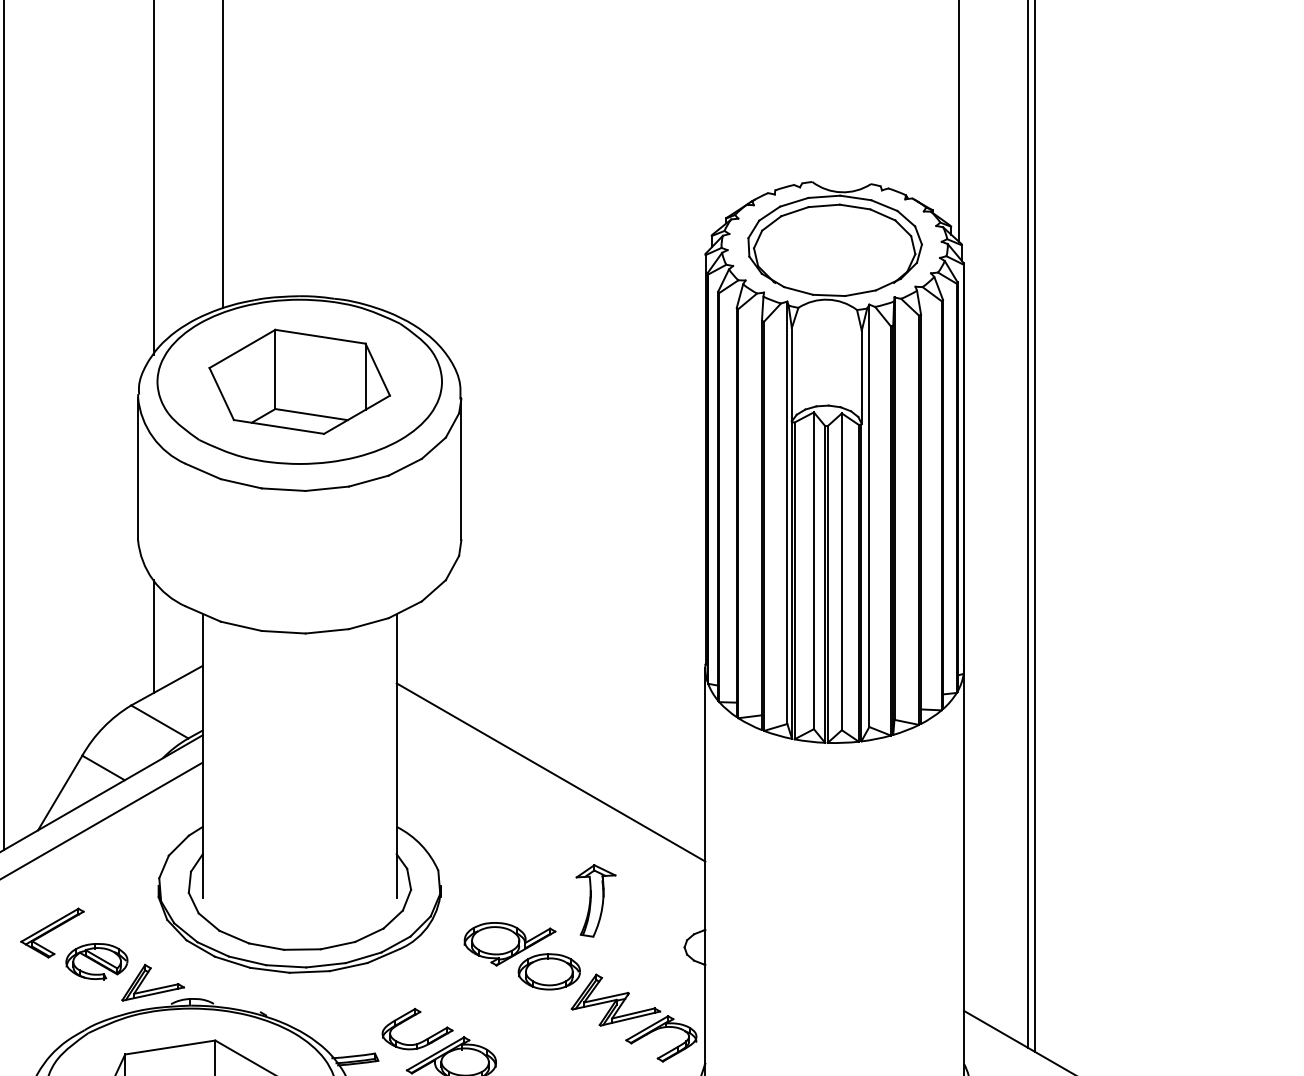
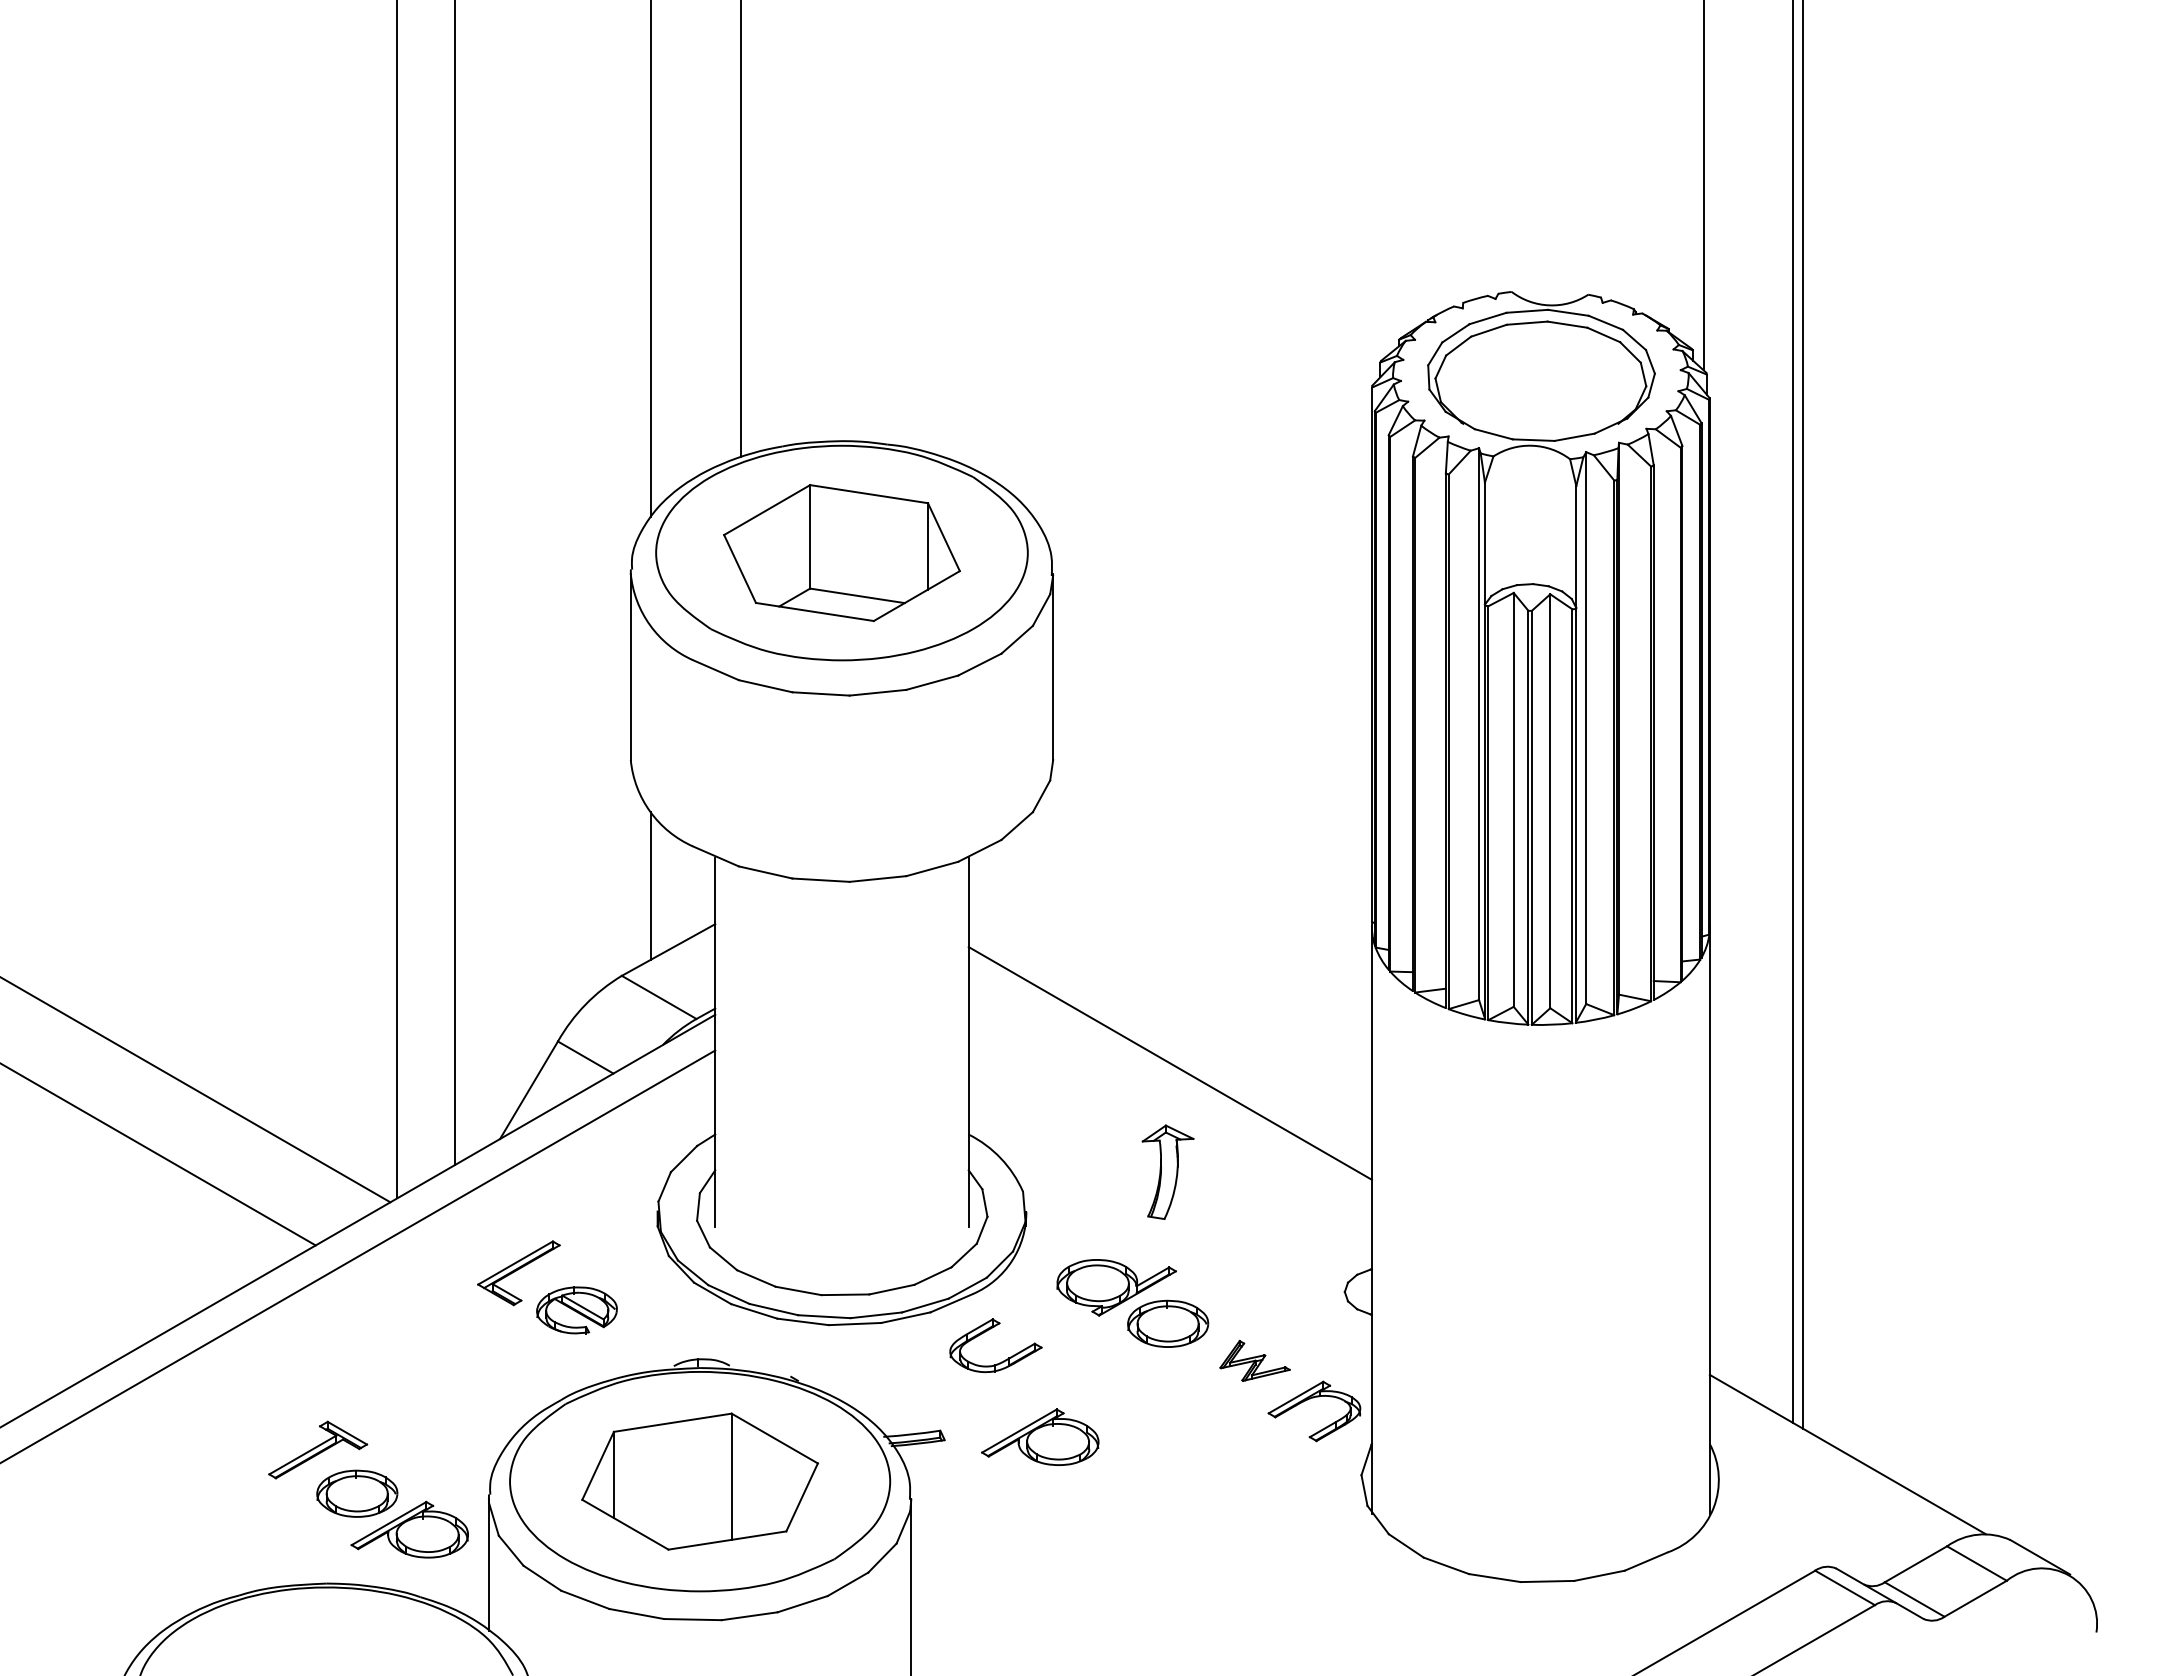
part: (595, 900) -> (1167, 1171), moved
part: (154, 988) -> (652, 1345), removed
part: (615, 999) -> (1254, 1360), size x0.6
part: (411, 1018) -> (987, 1331), moved

